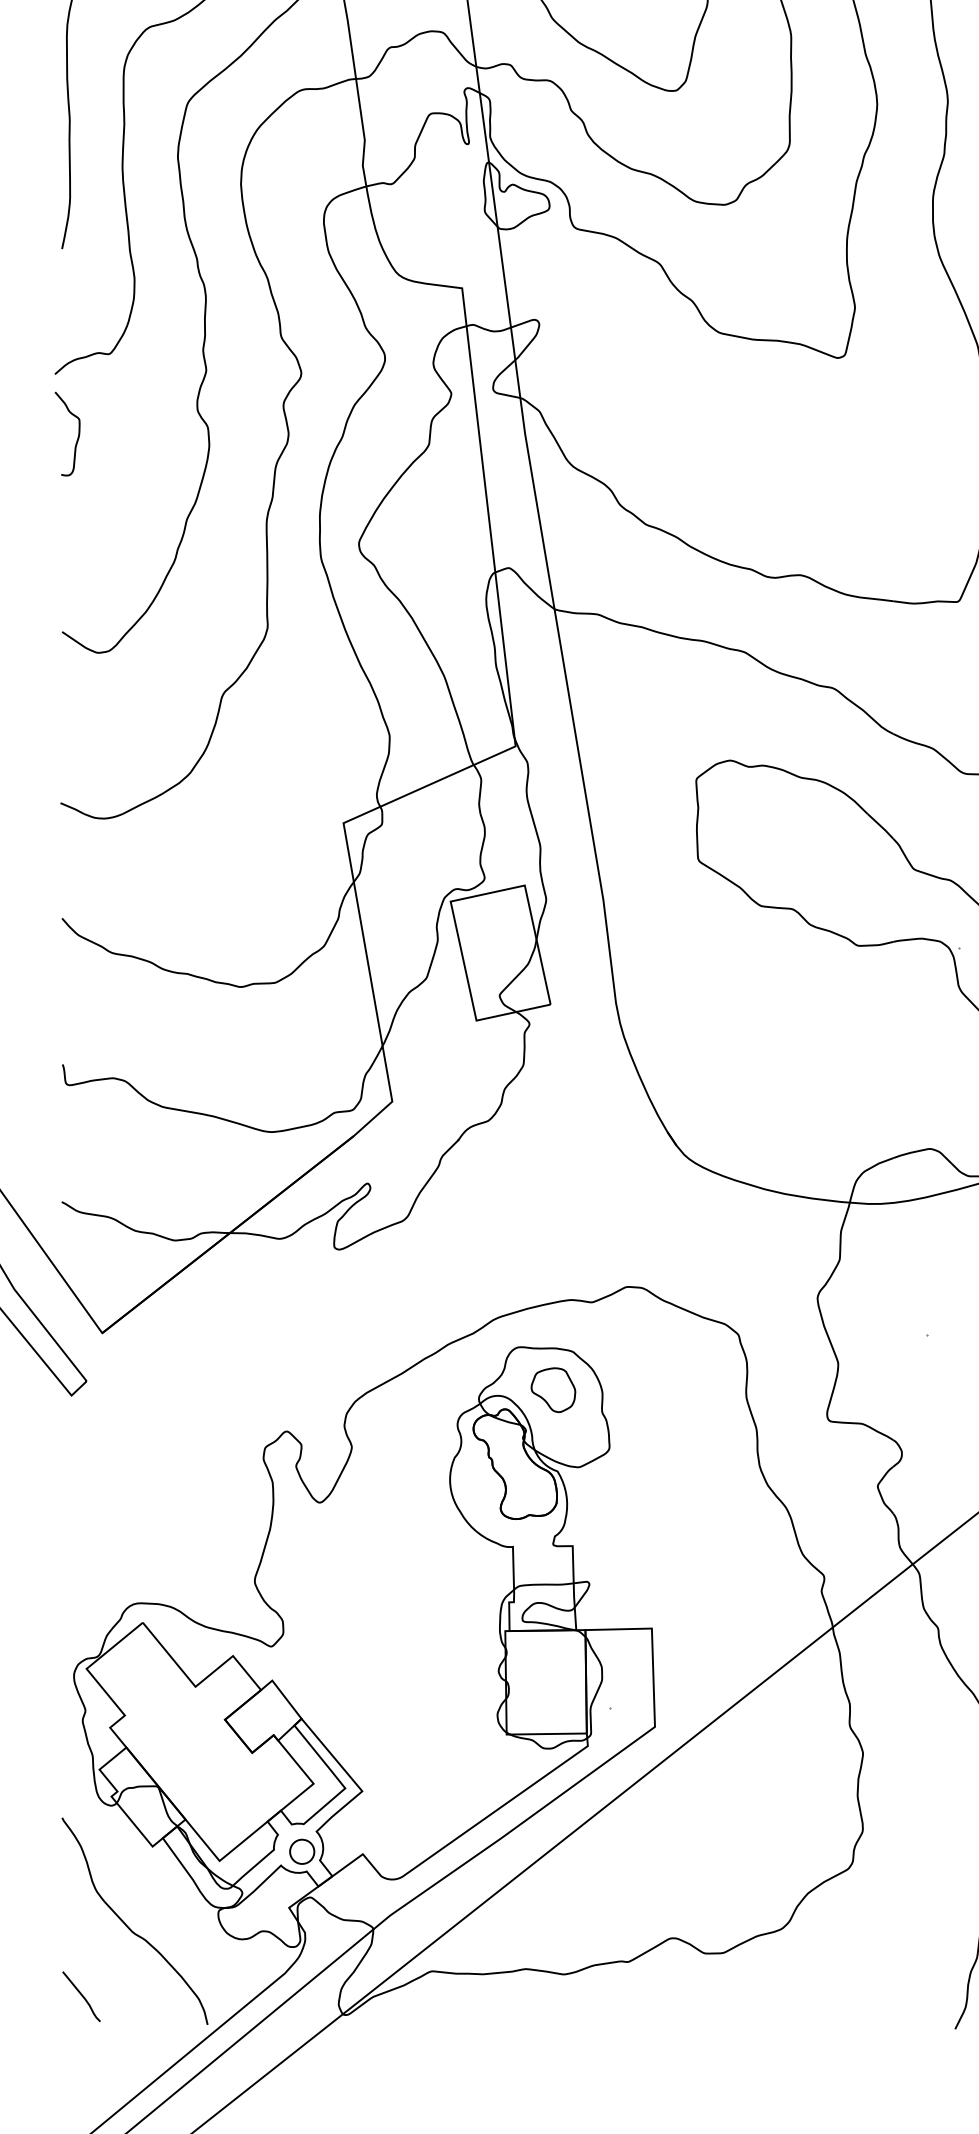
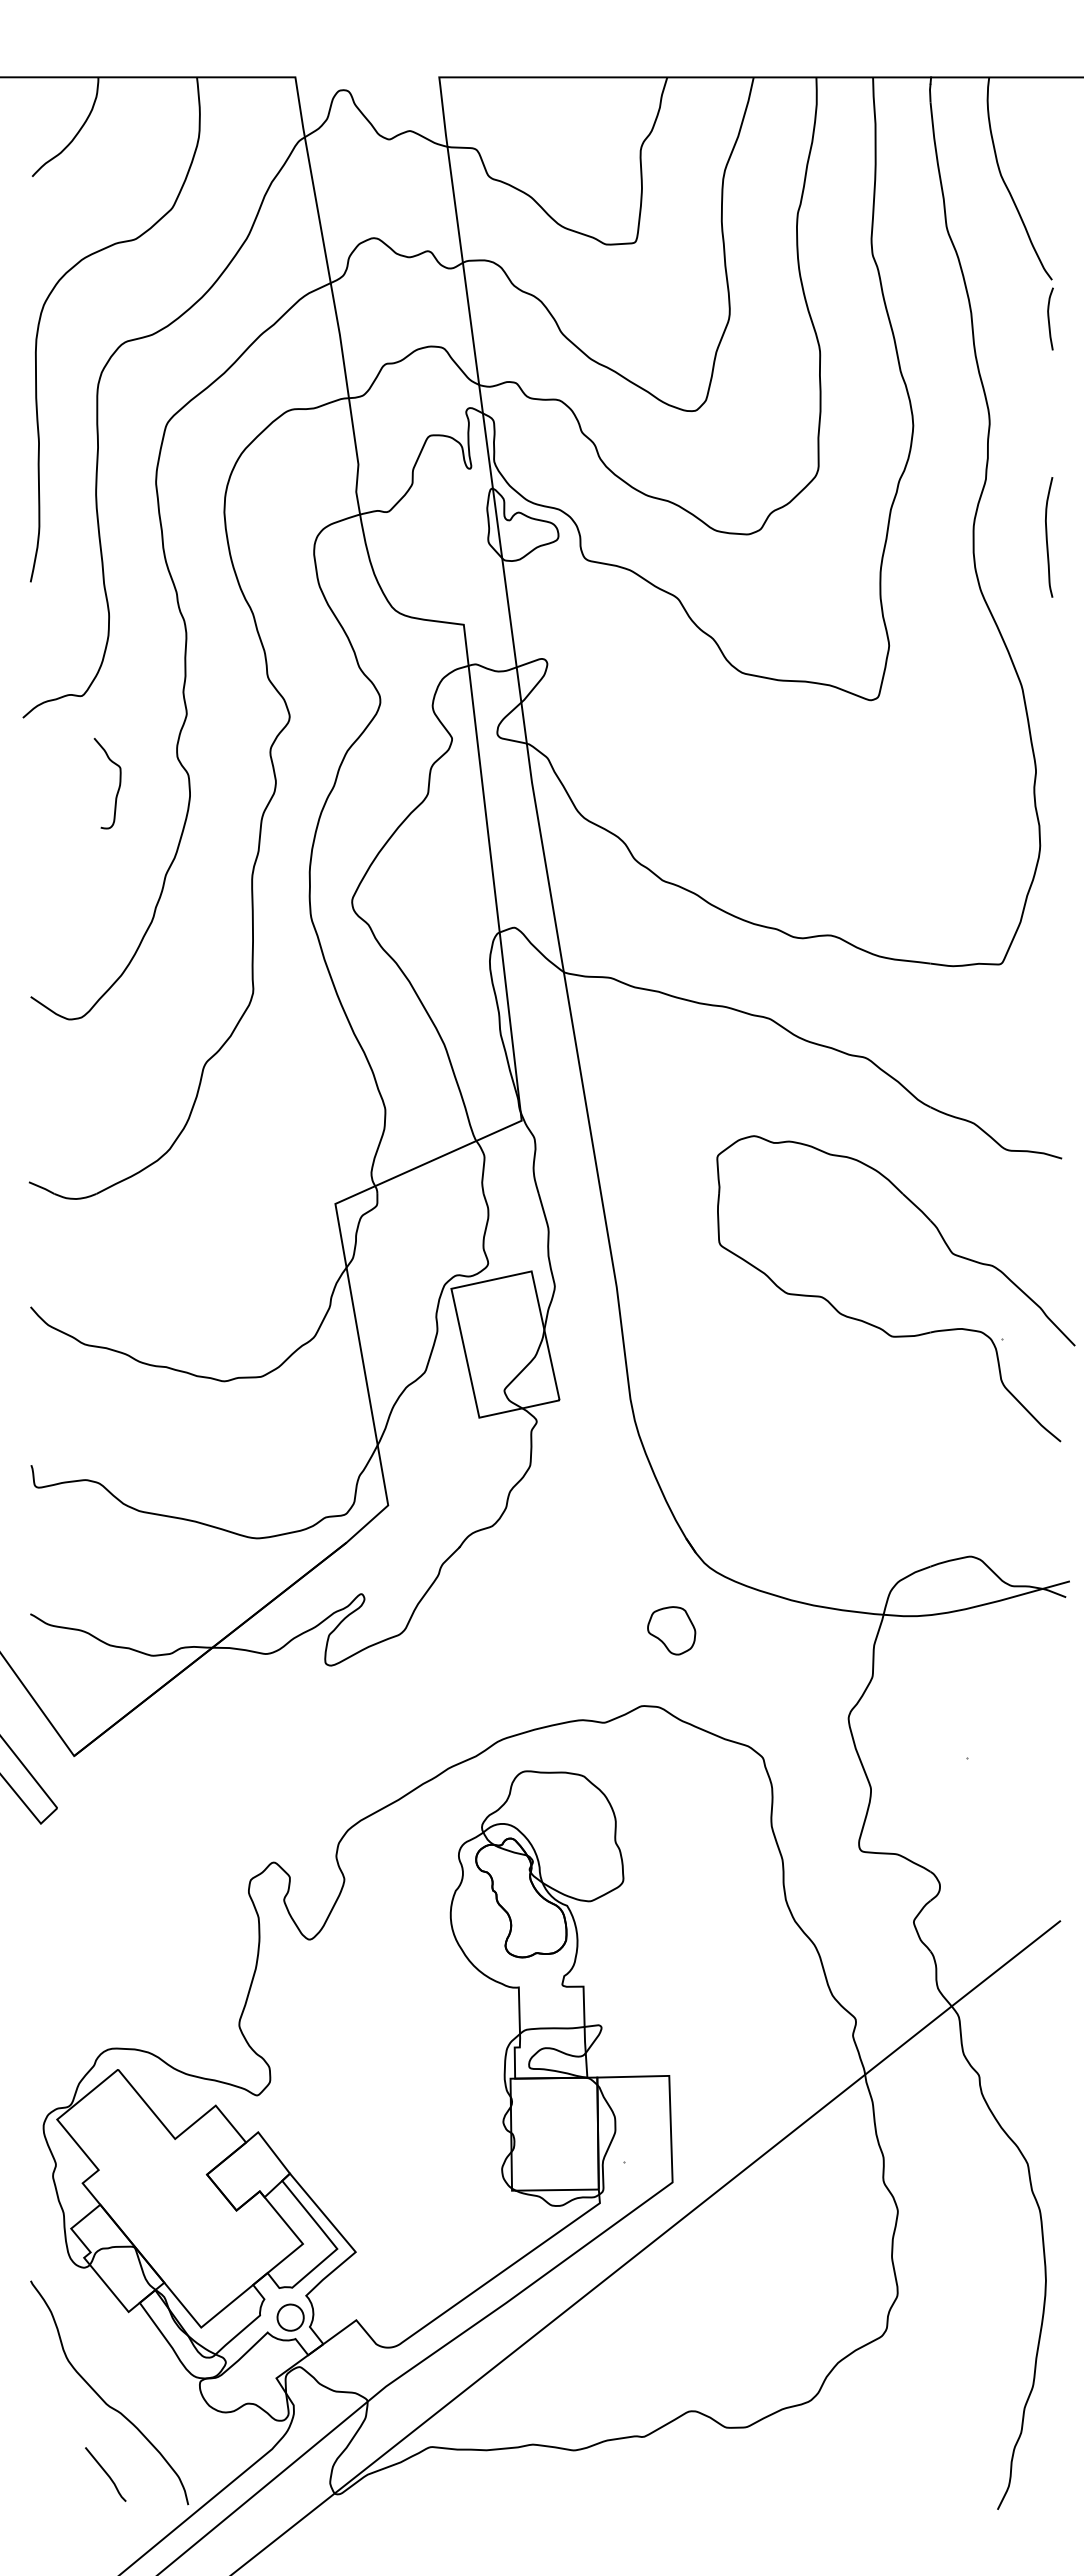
curve: (77, 436) -> (118, 786), moved
part: (553, 1389) -> (671, 1630), moved
curve: (81, 1995) -> (105, 2473), moved

